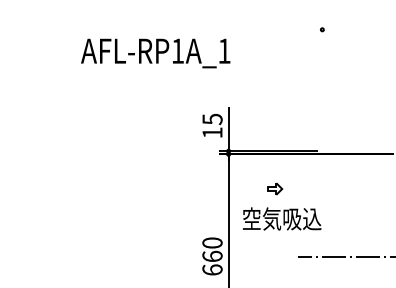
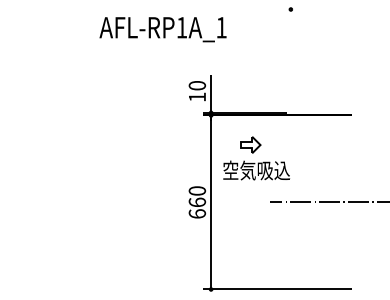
text: (155, 53) -> (162, 29), moved
text: (211, 119) -> (196, 85), 15 -> 10
part: (274, 188) -> (250, 144), size x1.67

